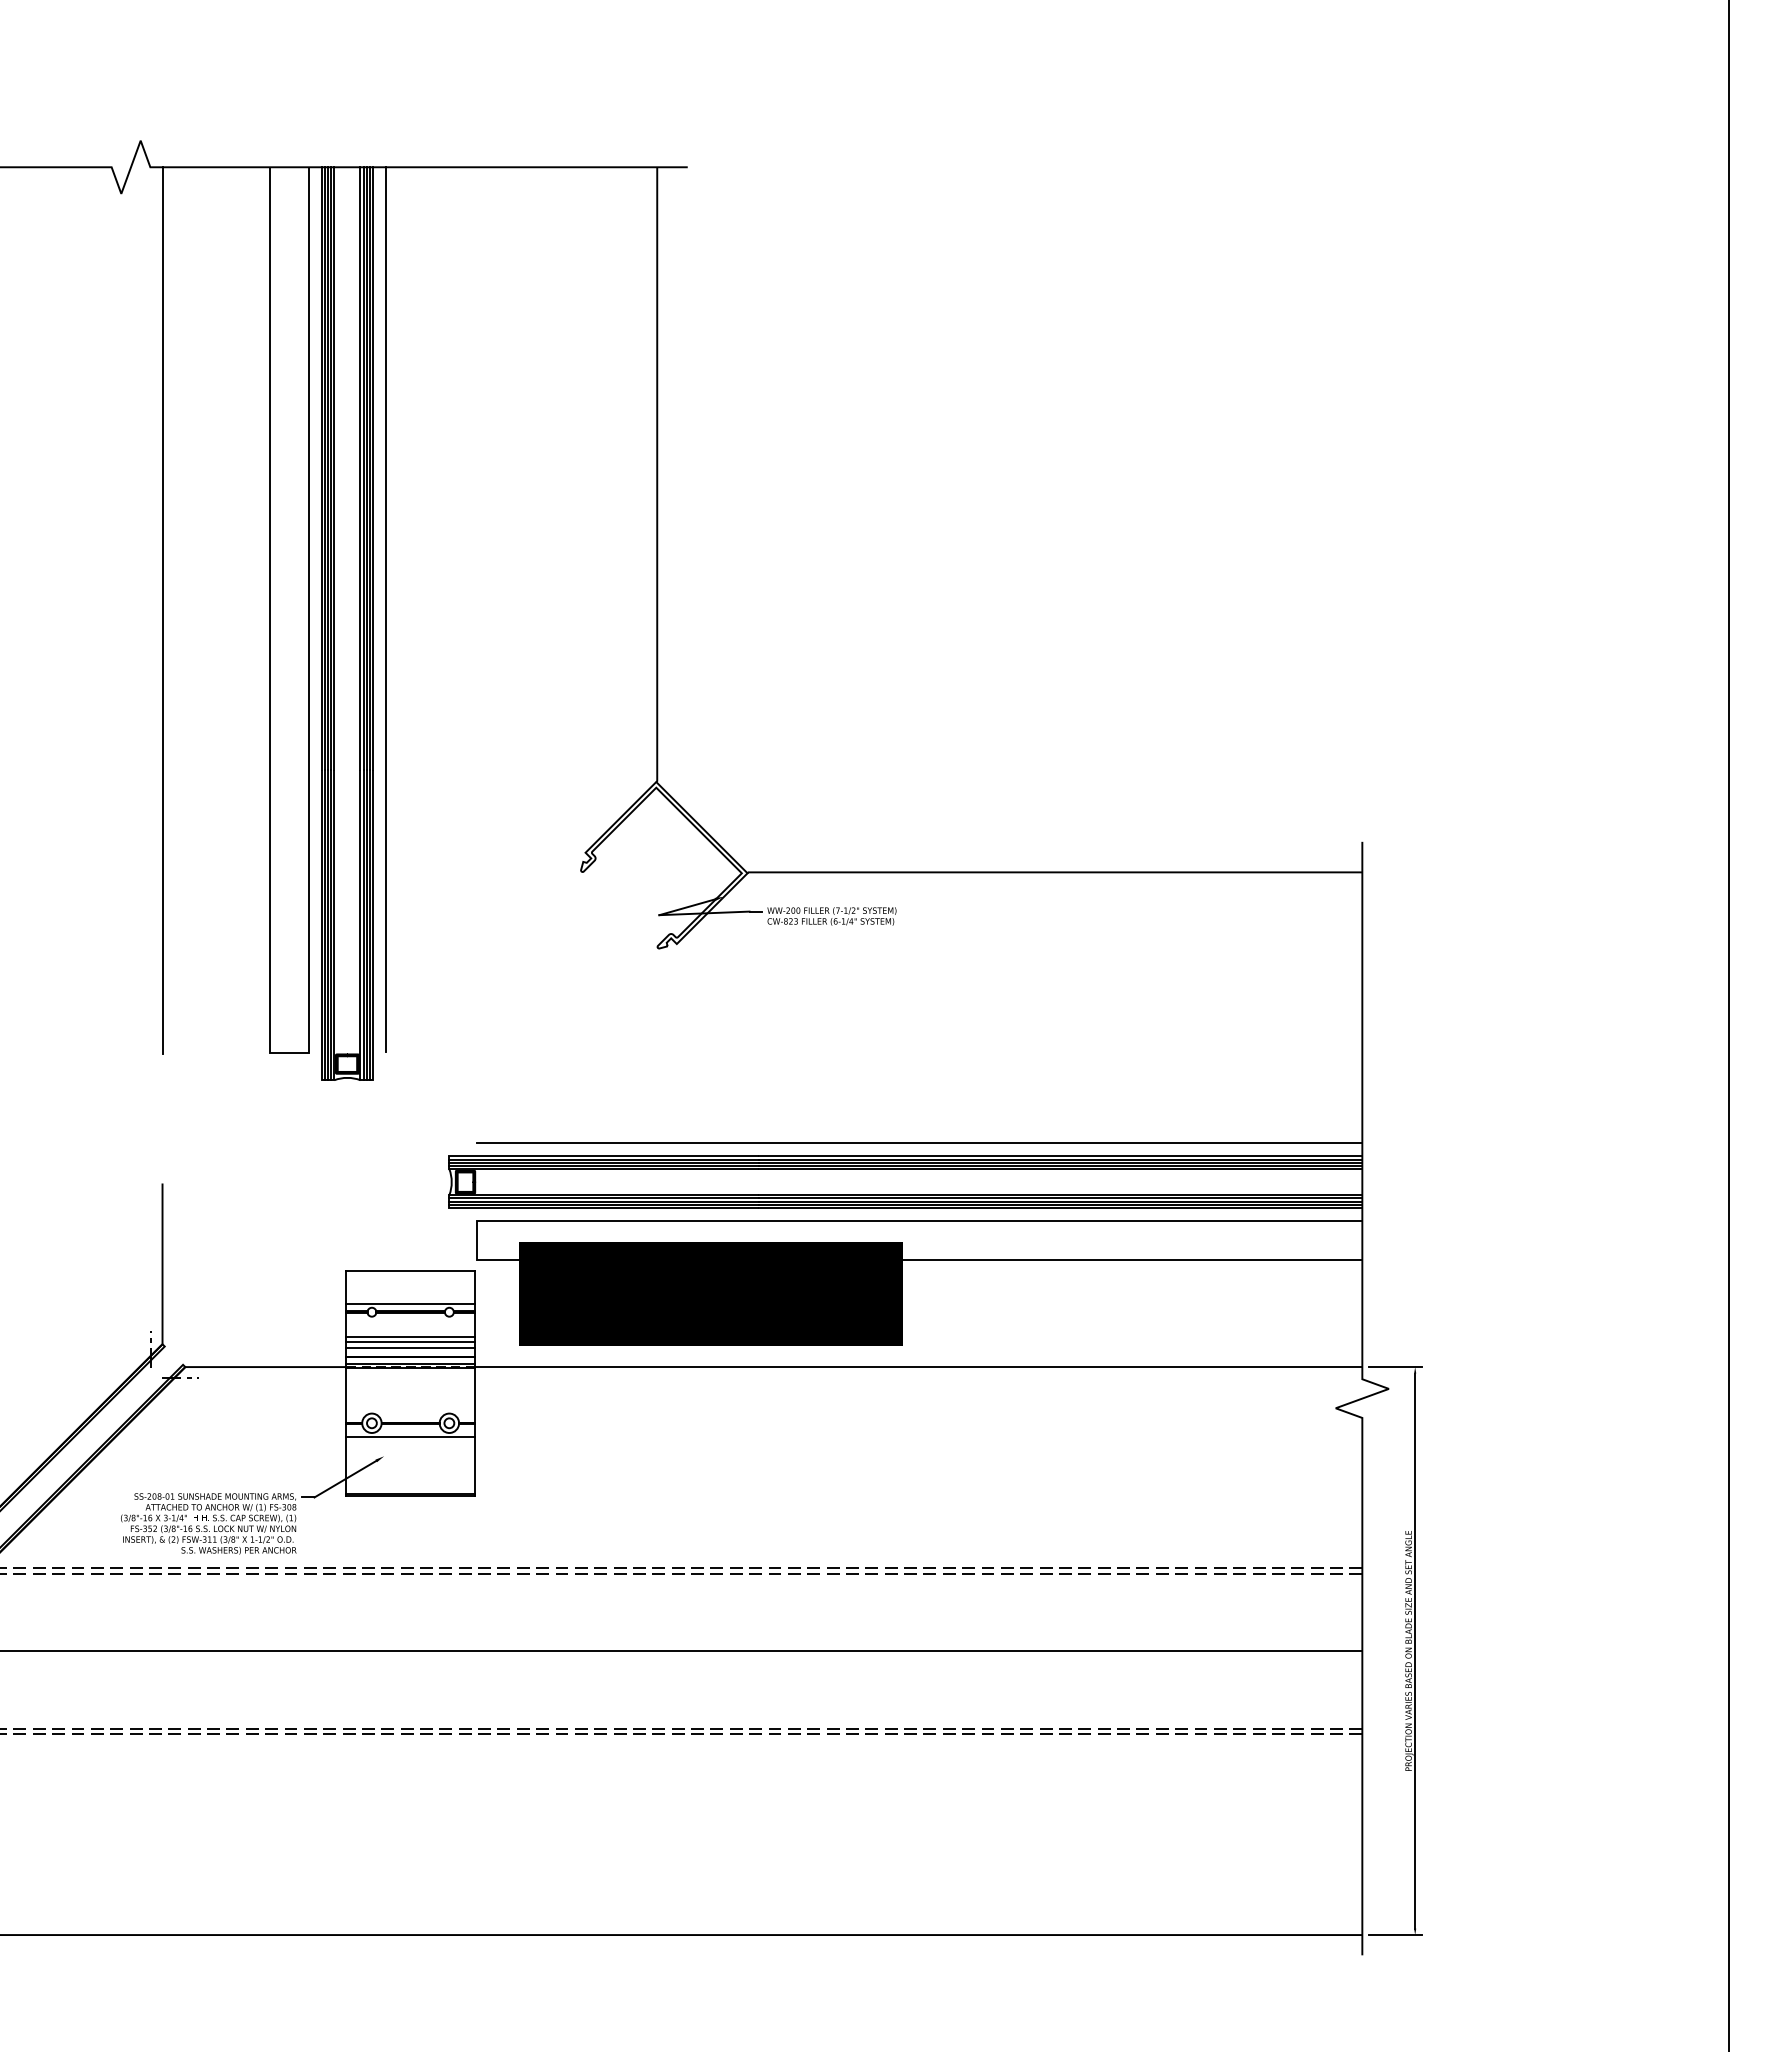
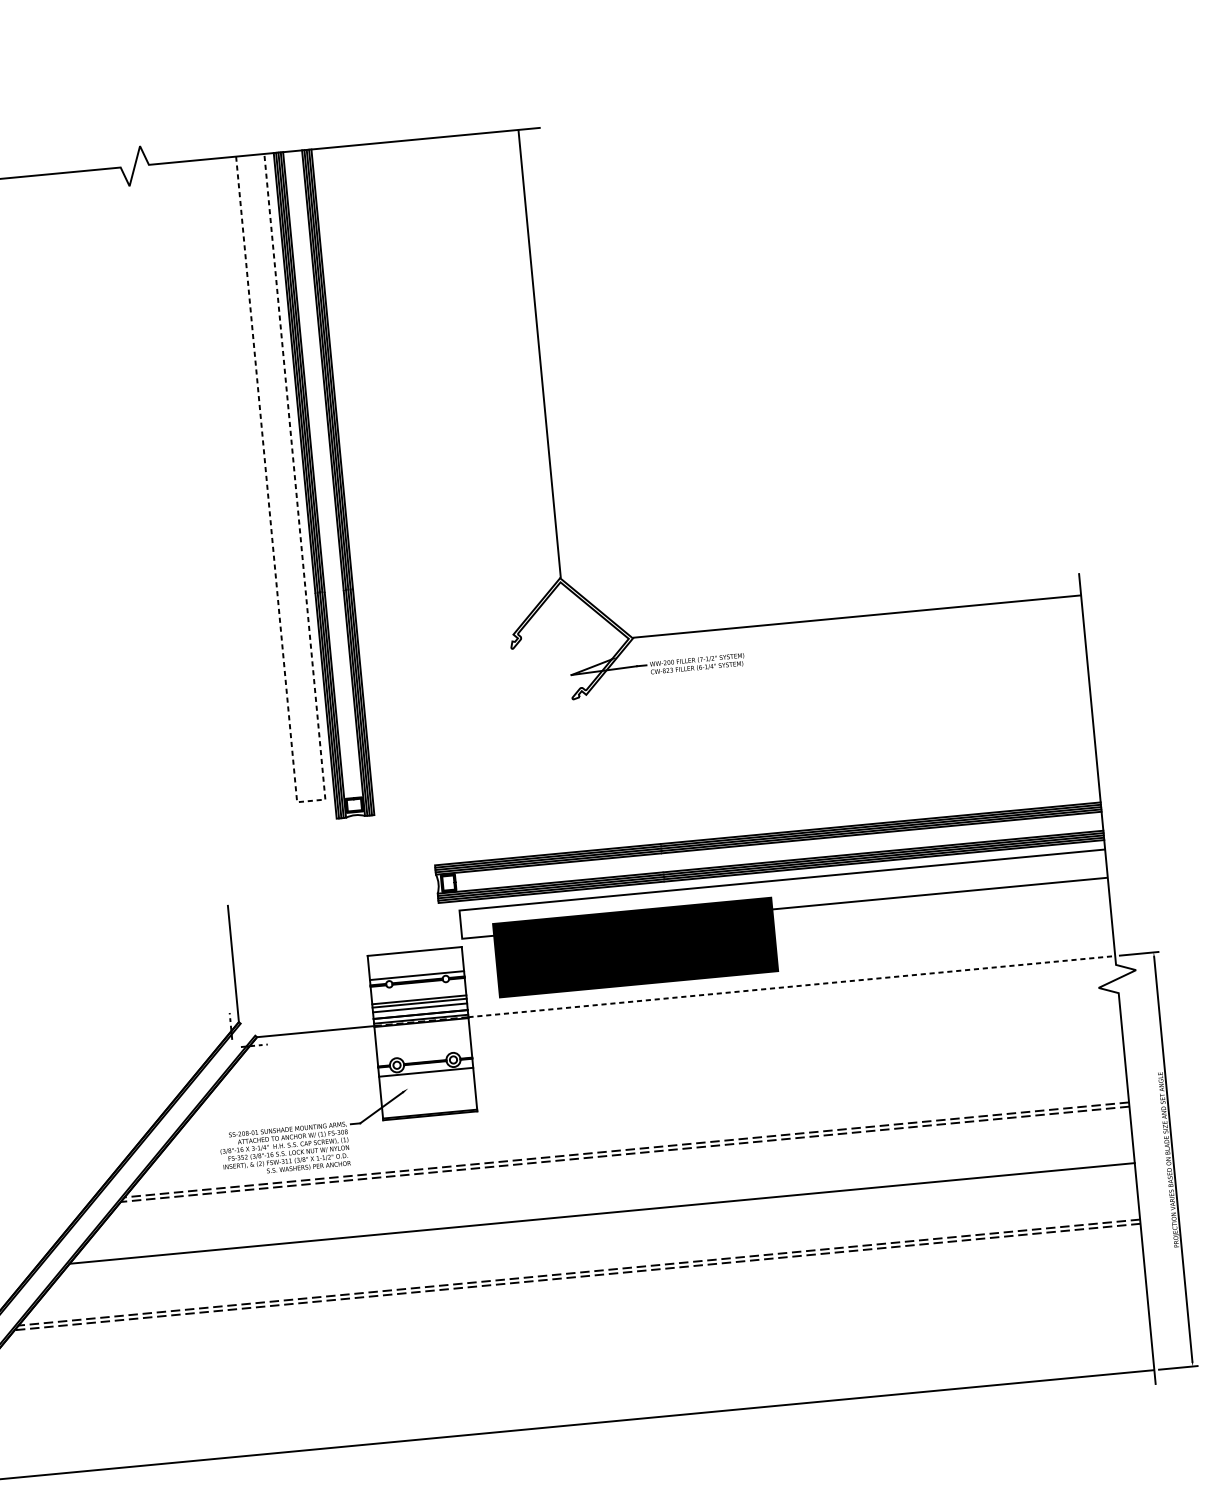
line: (386, 609) -> (351, 471), removed
line: (162, 610) -> (188, 487), removed
line: (289, 1052) -> (311, 800), solid -> dashed
line: (919, 1143) -> (776, 823), removed
line: (918, 1367) -> (791, 986), solid -> dashed

